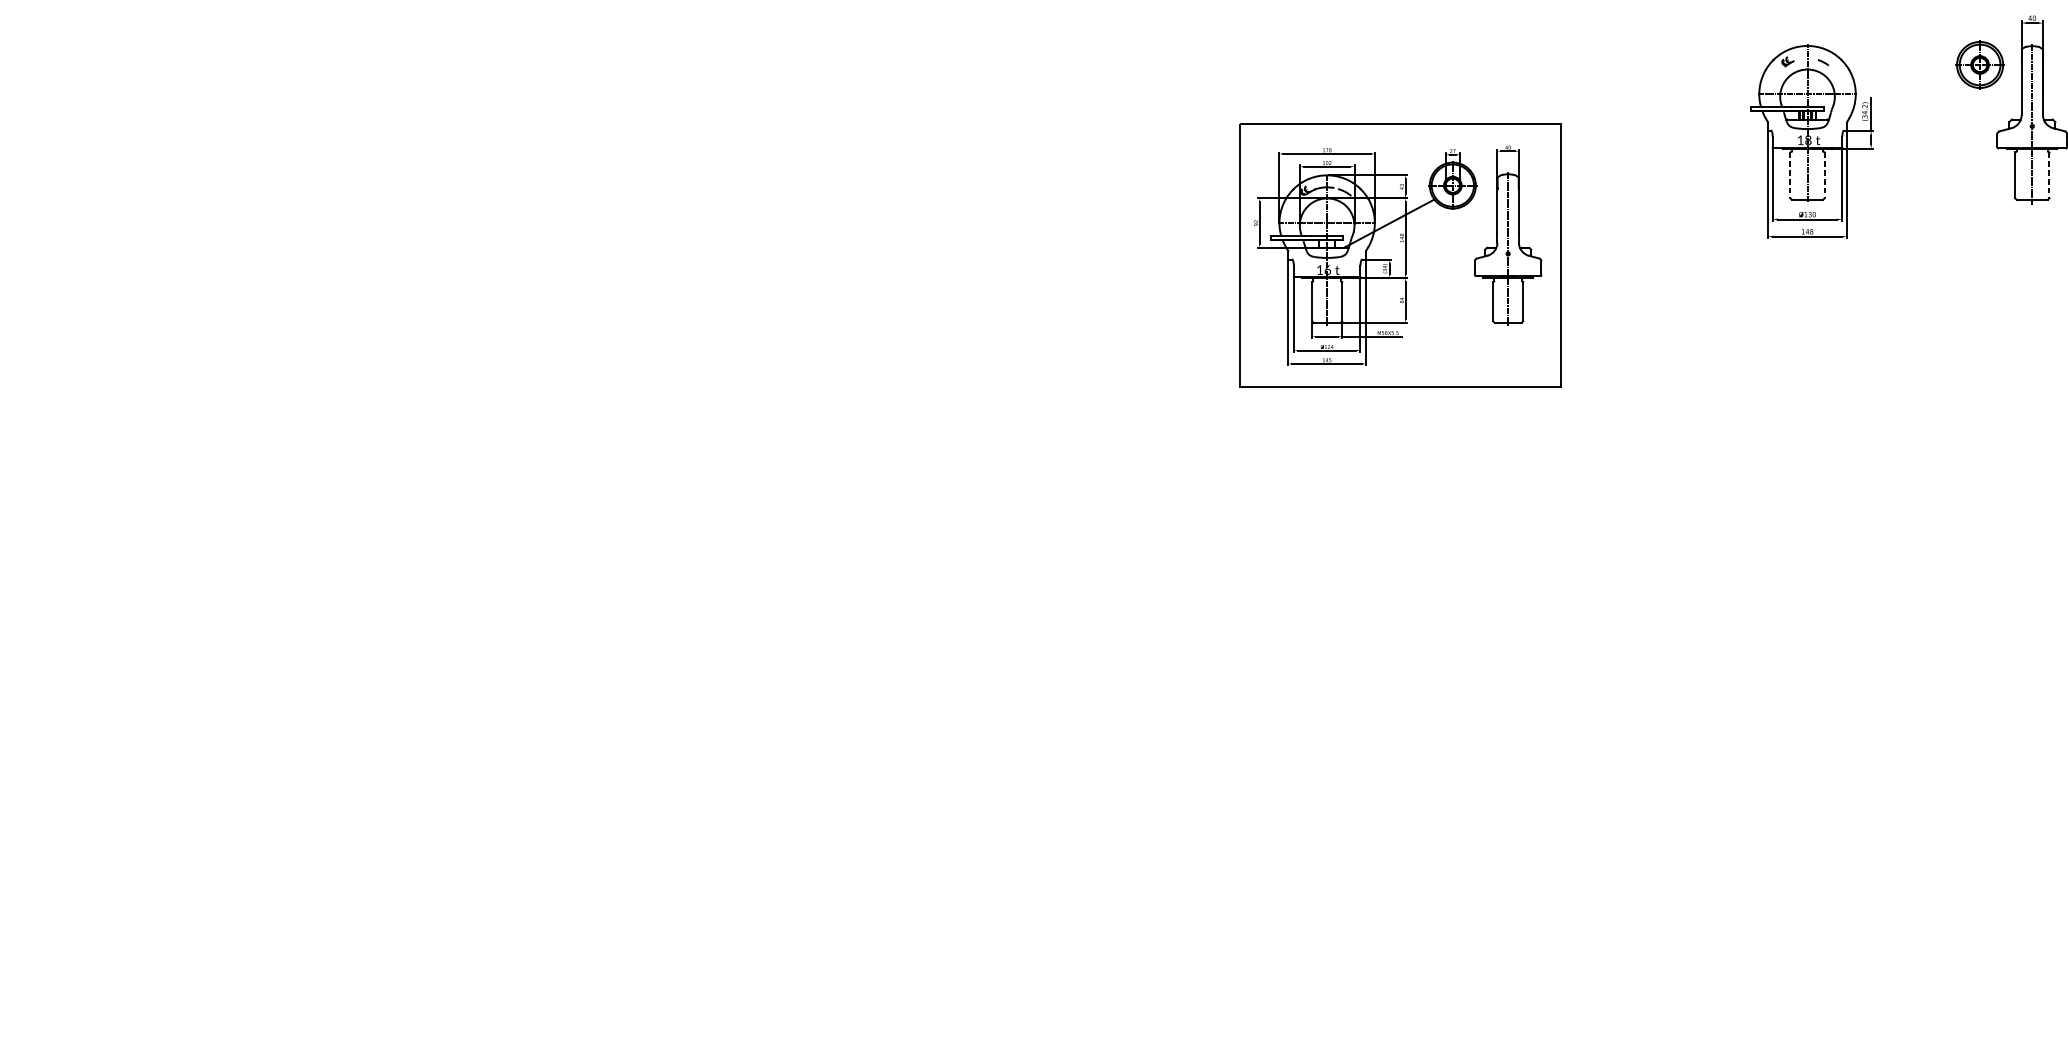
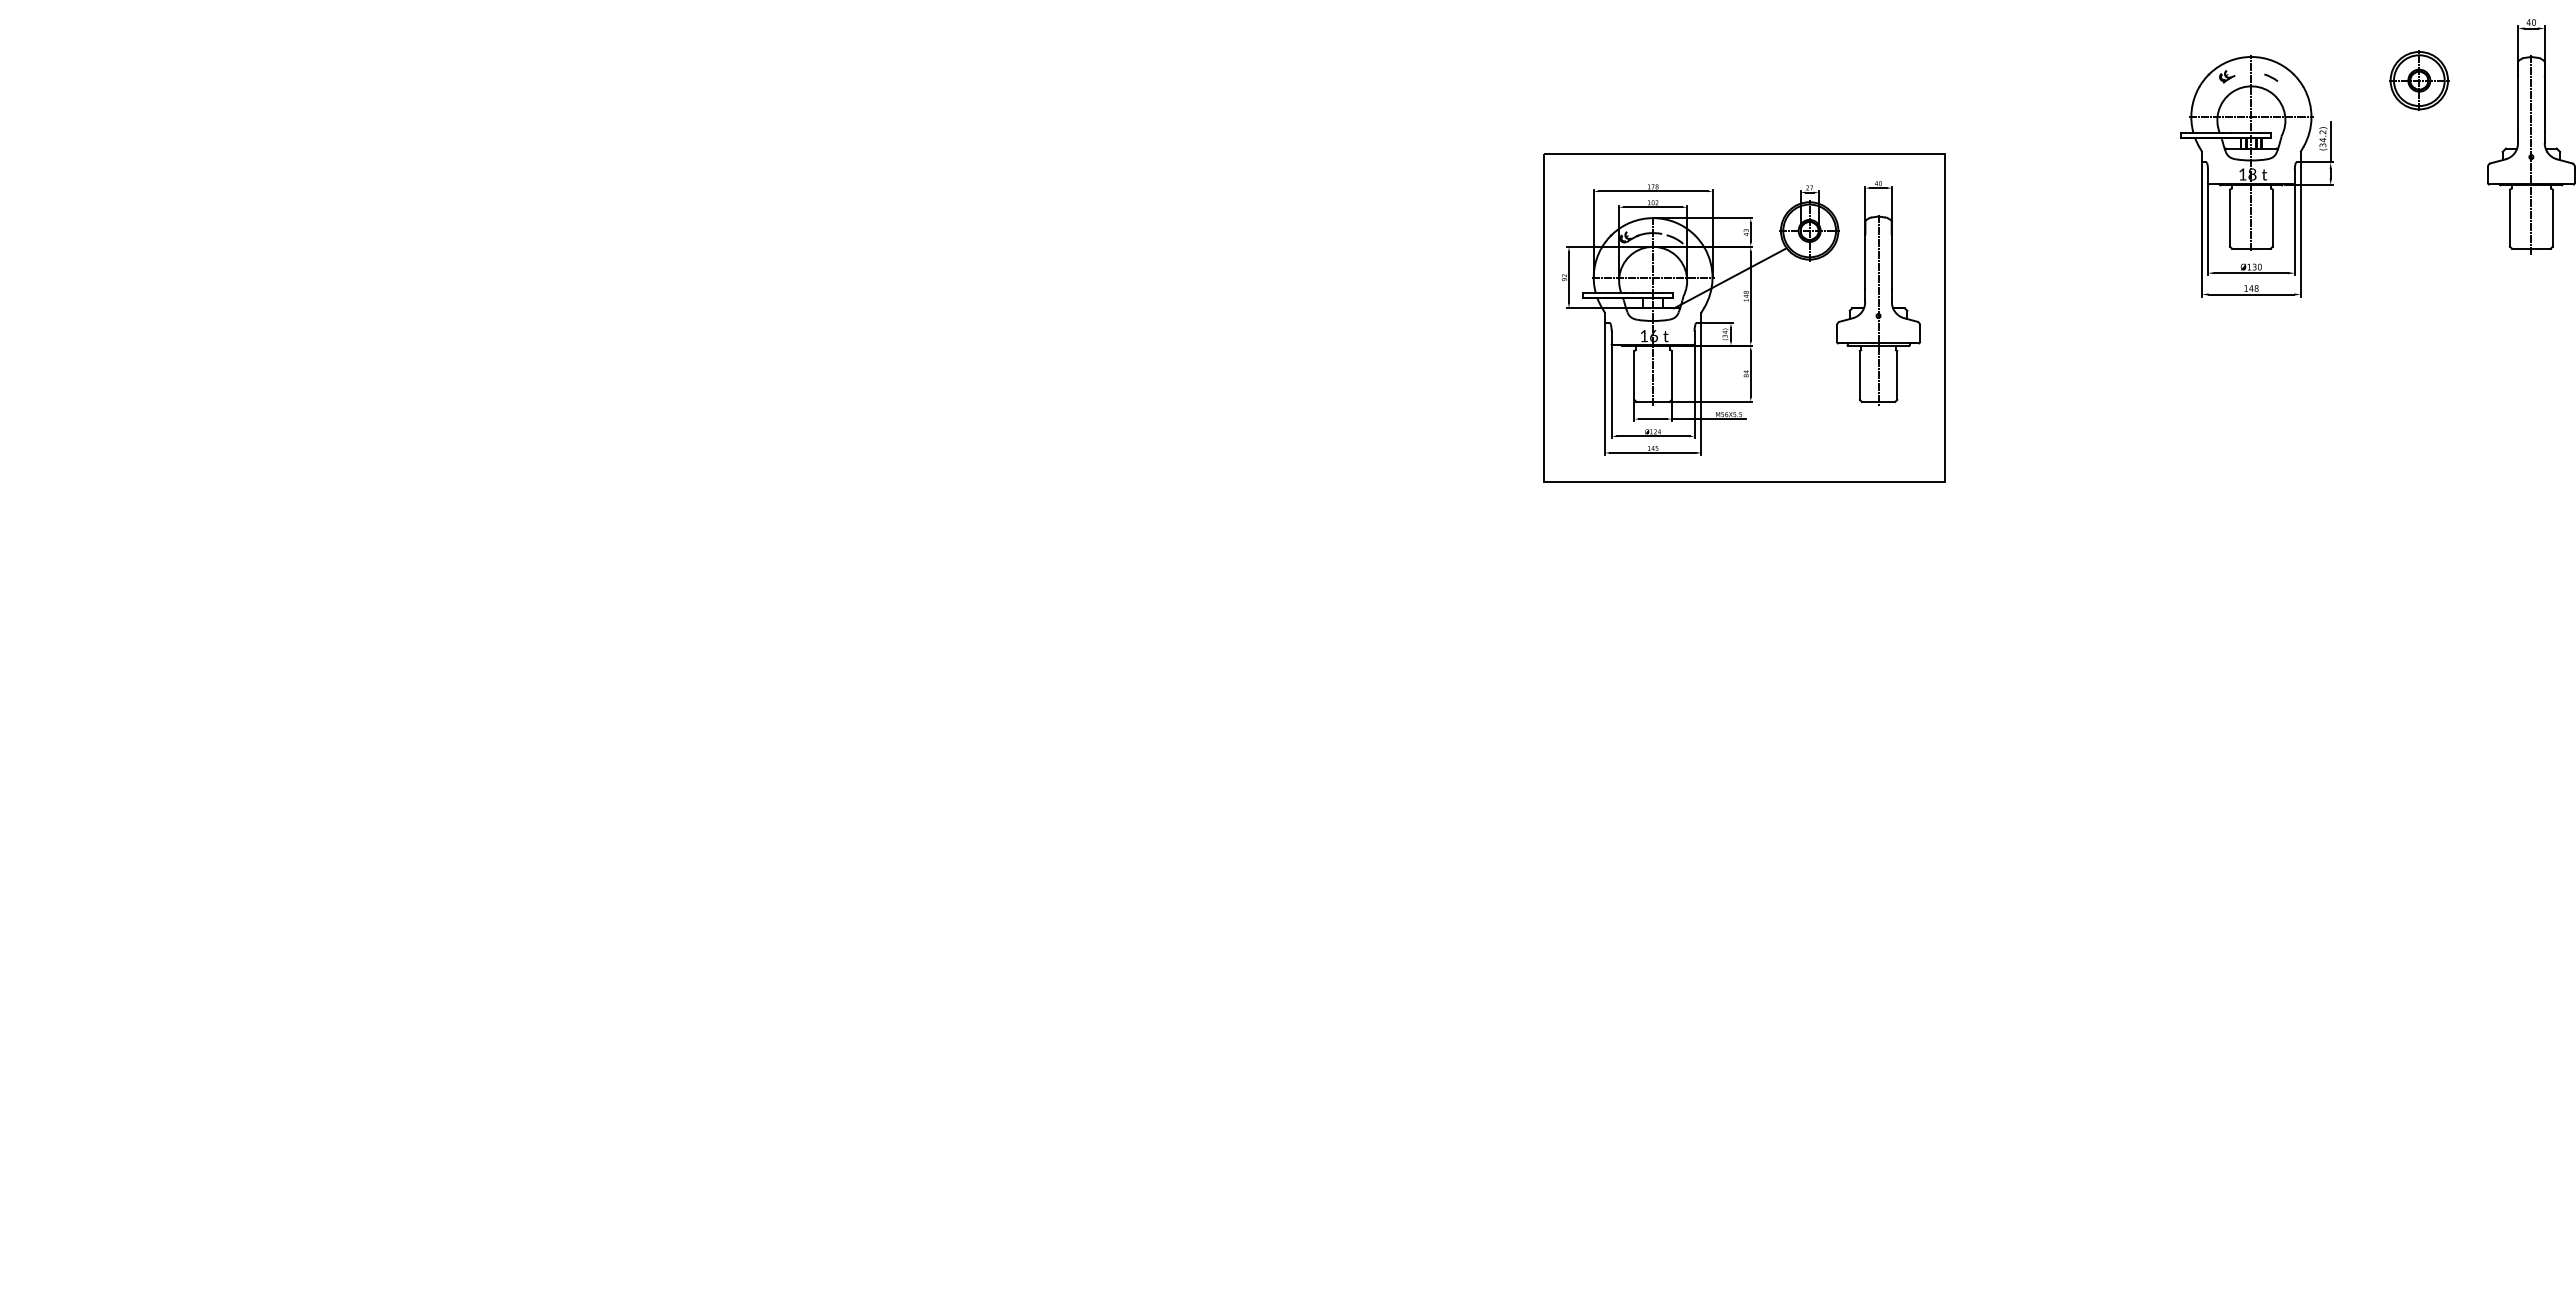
part: (1980, 64) -> (2419, 80), moved
line: (1790, 175) -> (2230, 218), dashed -> solid
line: (1824, 175) -> (2272, 218), dashed -> solid
line: (2049, 175) -> (2552, 218), dashed -> solid

